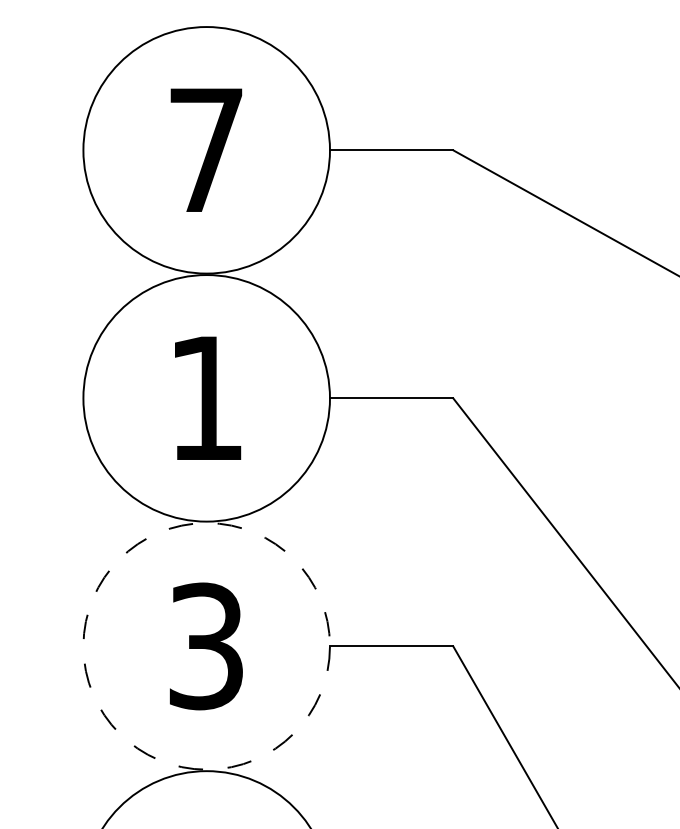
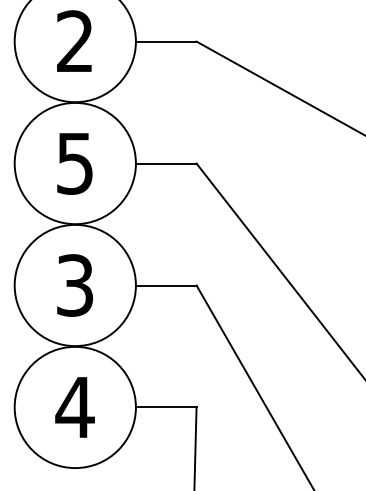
text: (205, 148) -> (74, 40), 7 -> 2
text: (205, 398) -> (74, 163), 1 -> 5
circle: (205, 646) -> (74, 285), dashed -> solid

